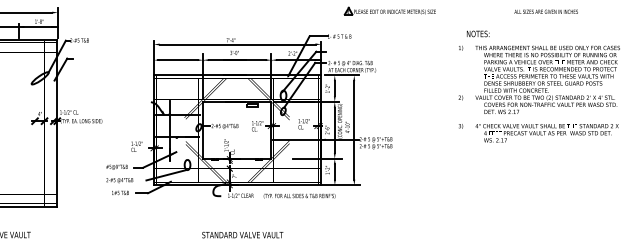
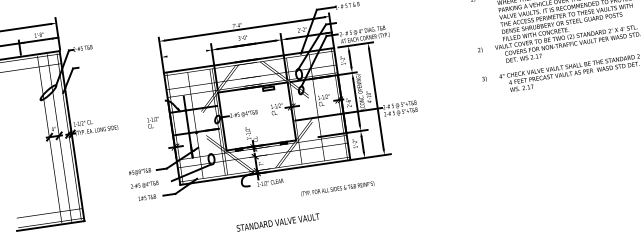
line: (177, 60) -> (185, 54), removed
text: (136, 146) -> (153, 122), moved
text: (299, 195) -> (337, 188), moved

